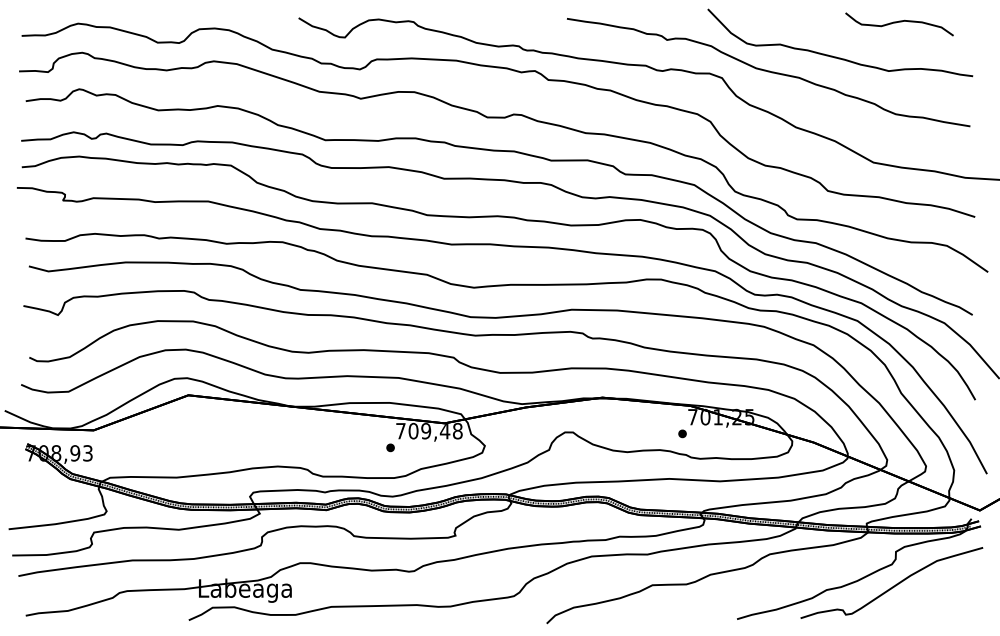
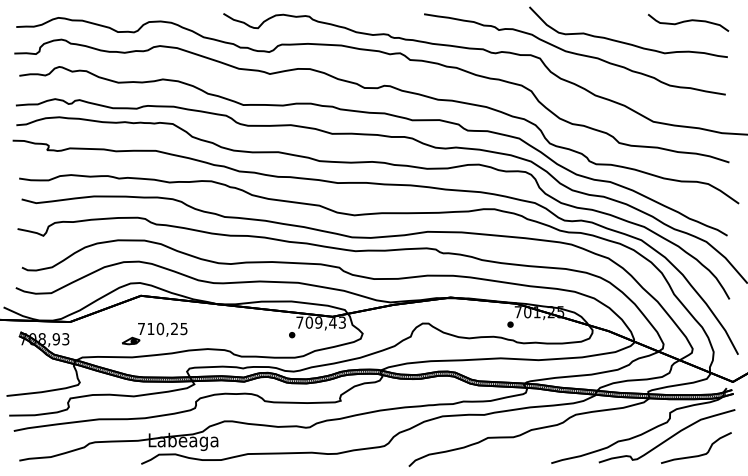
curve: (899, 22) -> (688, 21), moved
text: (457, 431) -> (342, 322), 709,48 -> 709,43
part: (206, 445) -> (154, 333), added
curve: (932, 608) -> (697, 455), added

